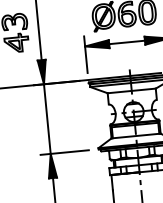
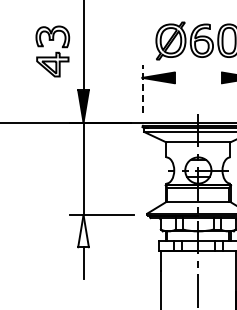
line: (127, 42) -> (198, 77), removed
line: (85, 54) -> (142, 88), solid -> dashed
fill: (51, 166) -> (83, 231), removed

